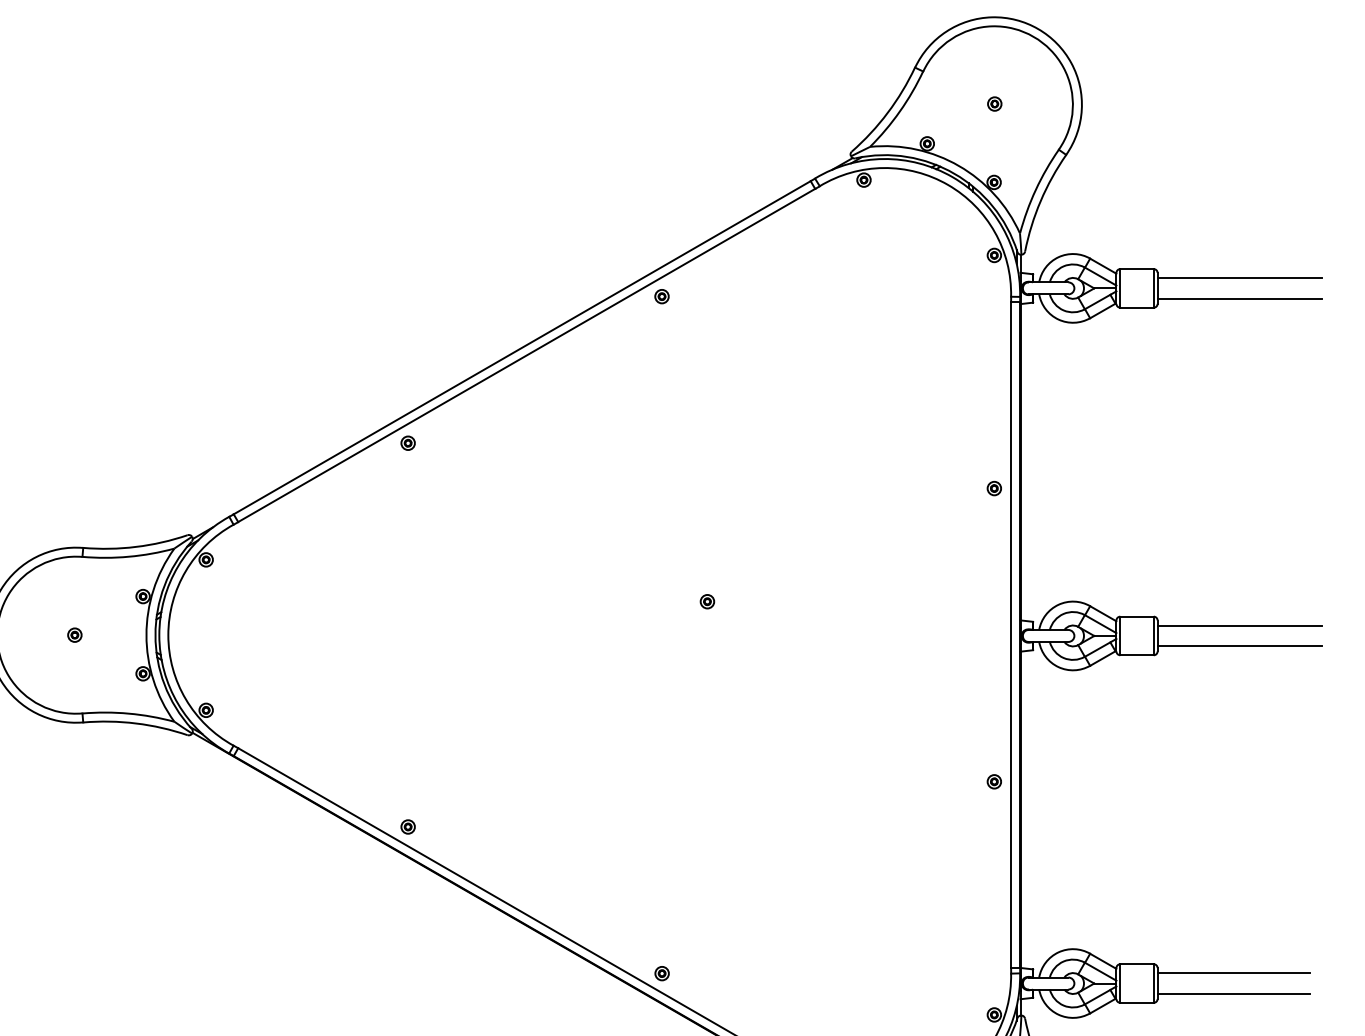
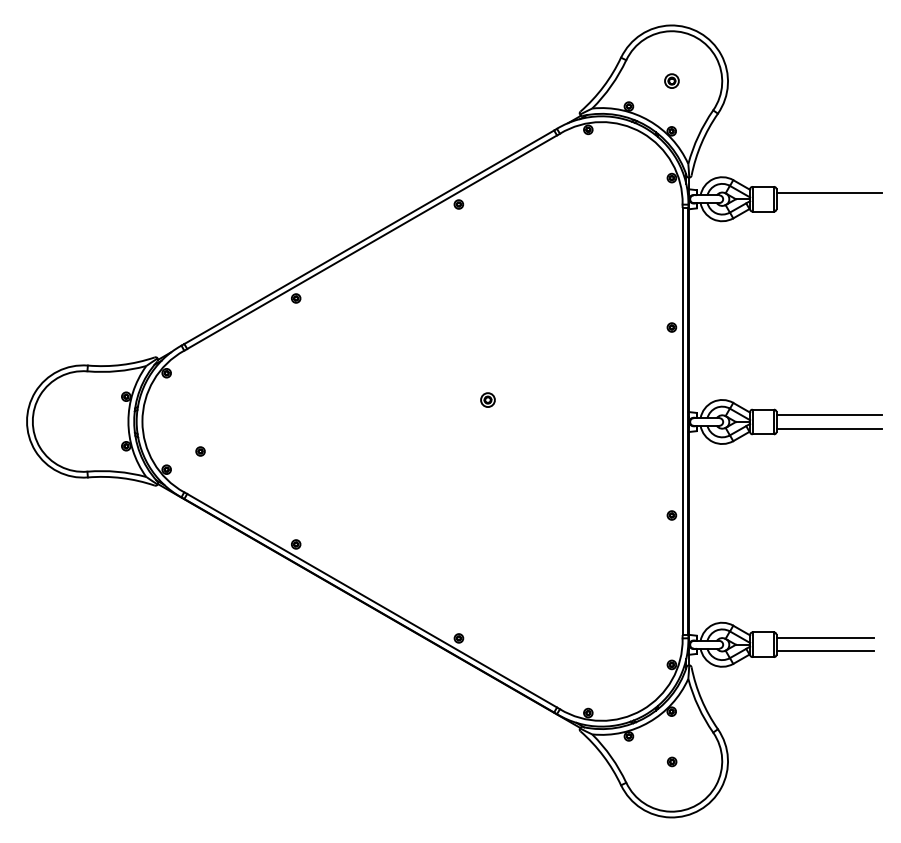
part: (995, 103) -> (672, 80), size x1.6
line: (1240, 298) -> (829, 205), removed
part: (706, 600) -> (487, 399), size x1.6
part: (74, 635) -> (200, 451), moved

